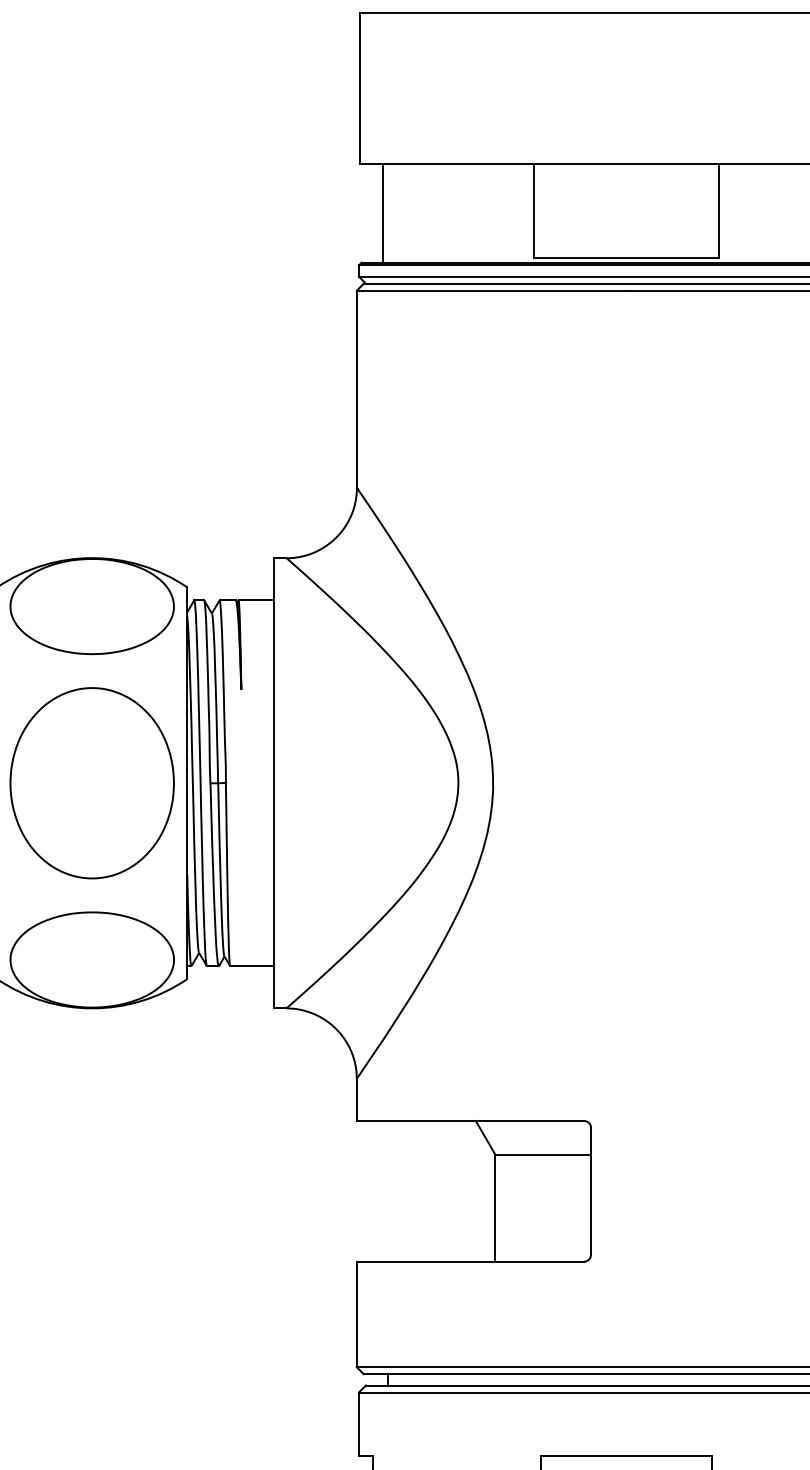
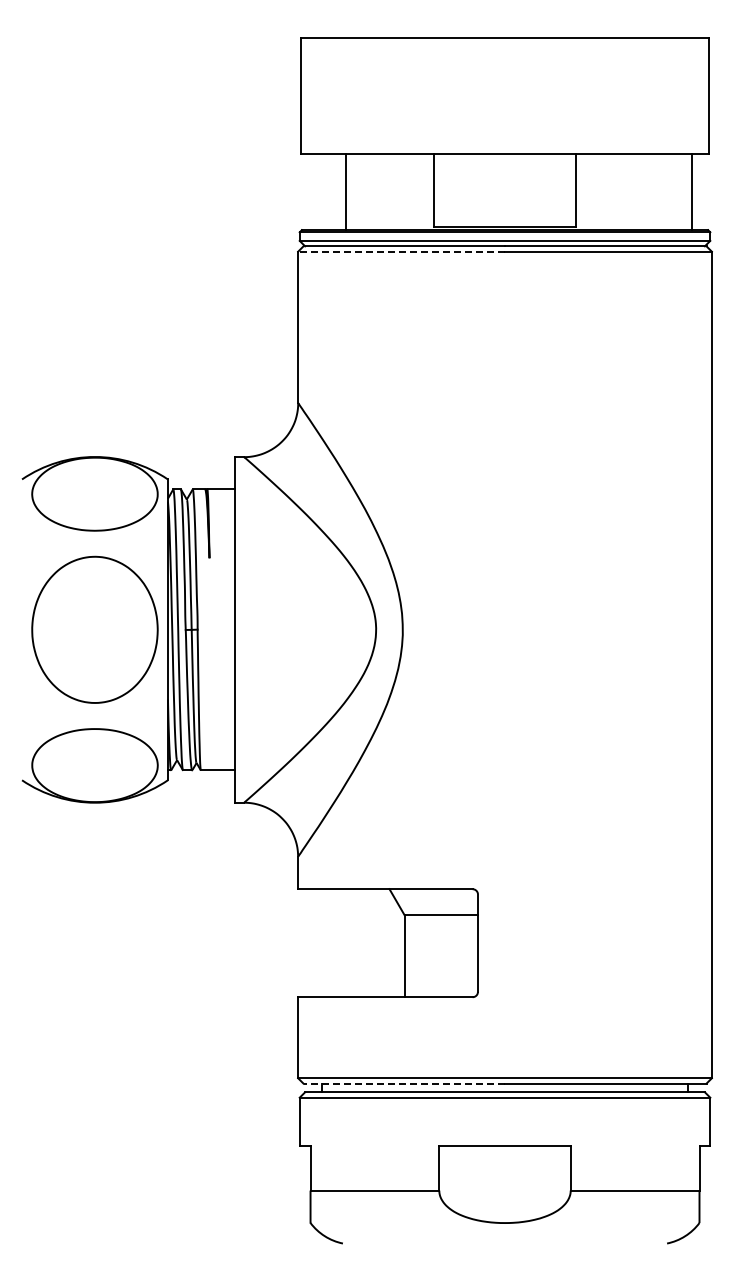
line: (383, 213) -> (346, 192), moved
line: (491, 290) -> (401, 251), solid -> dashed
line: (495, 1374) -> (404, 1083), solid -> dashed

